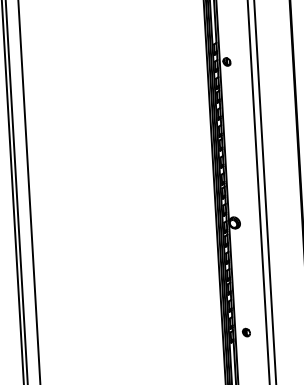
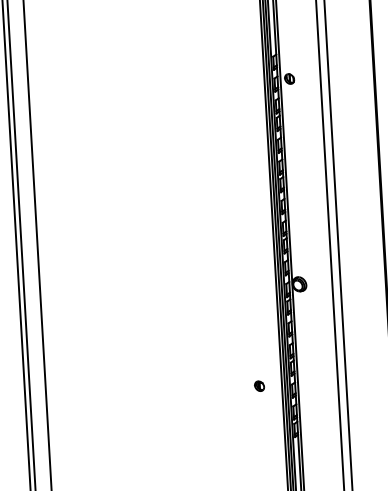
part: (246, 332) -> (259, 385), moved

